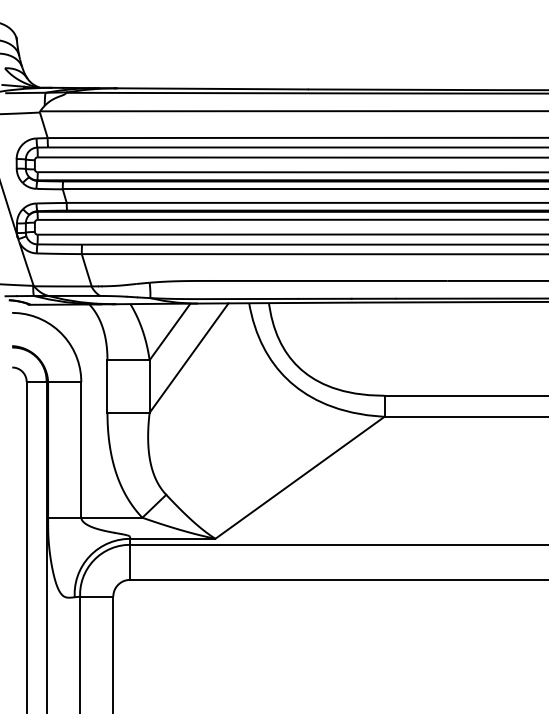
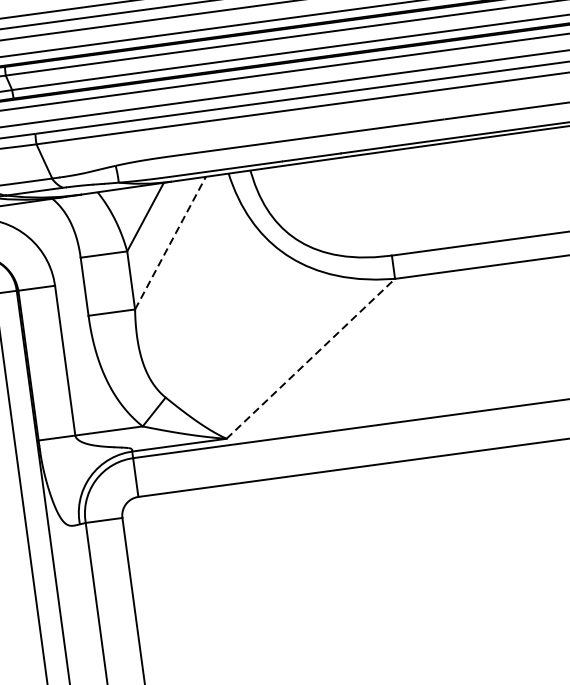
line: (189, 357) -> (170, 242), solid -> dashed
line: (300, 477) -> (311, 358), solid -> dashed

